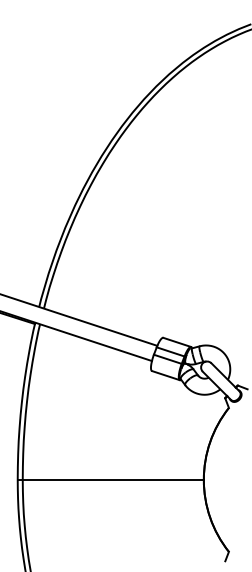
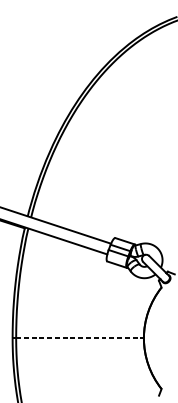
line: (113, 479) -> (80, 337), solid -> dashed

